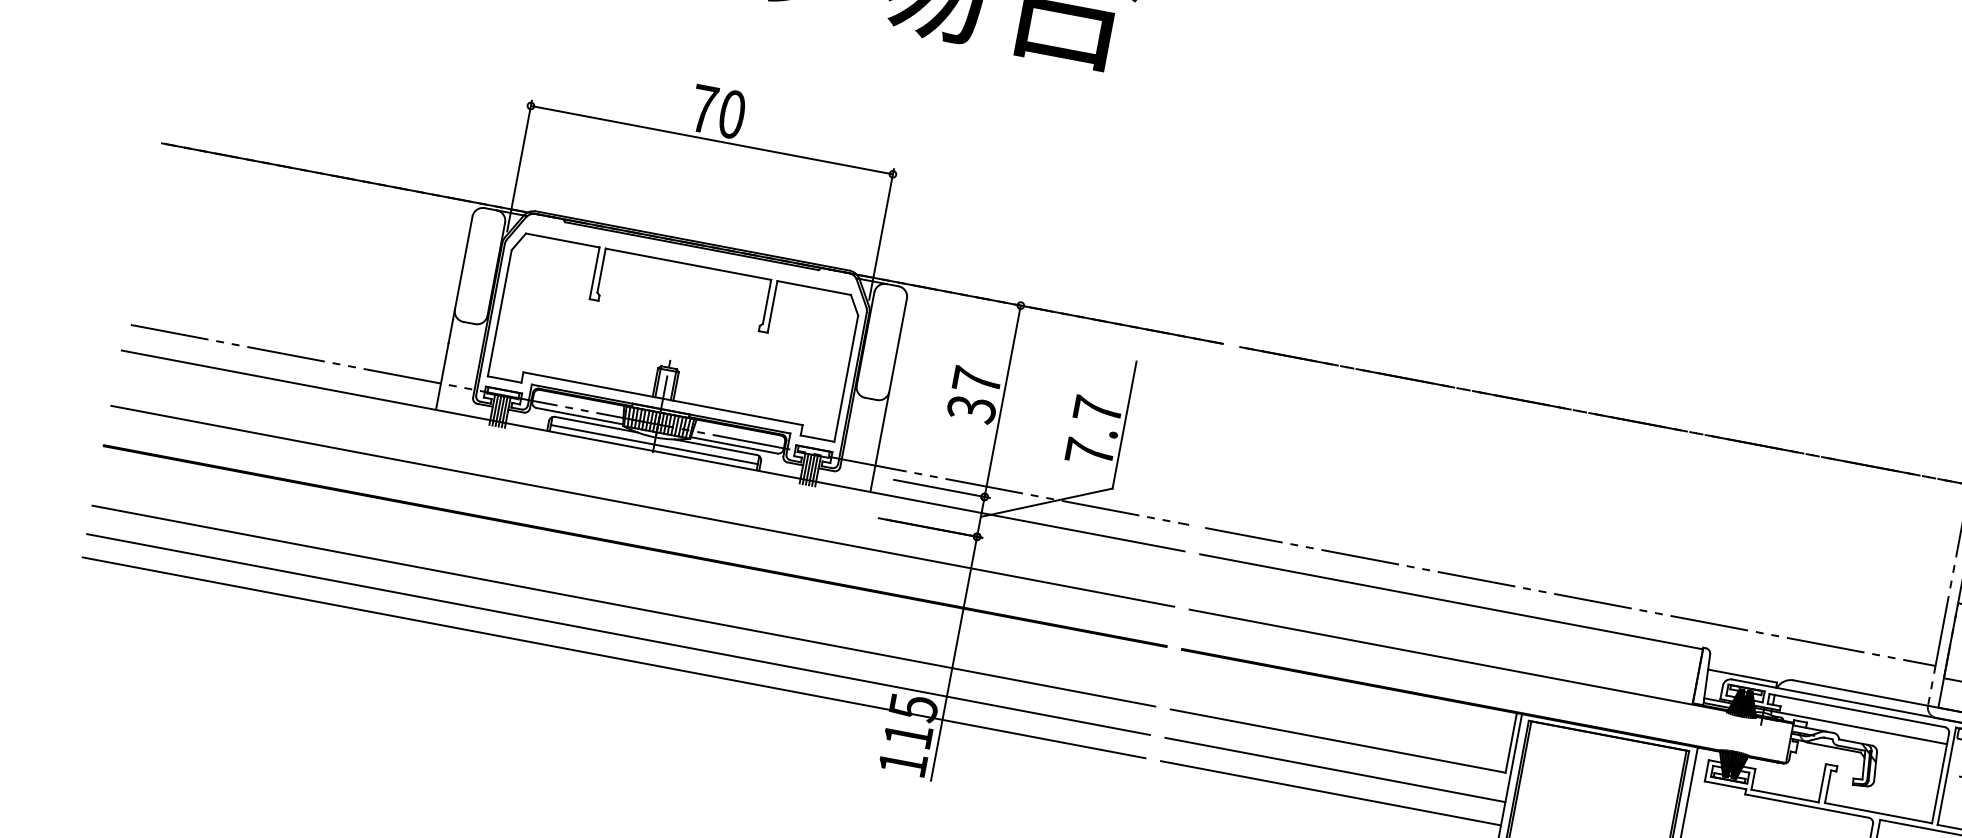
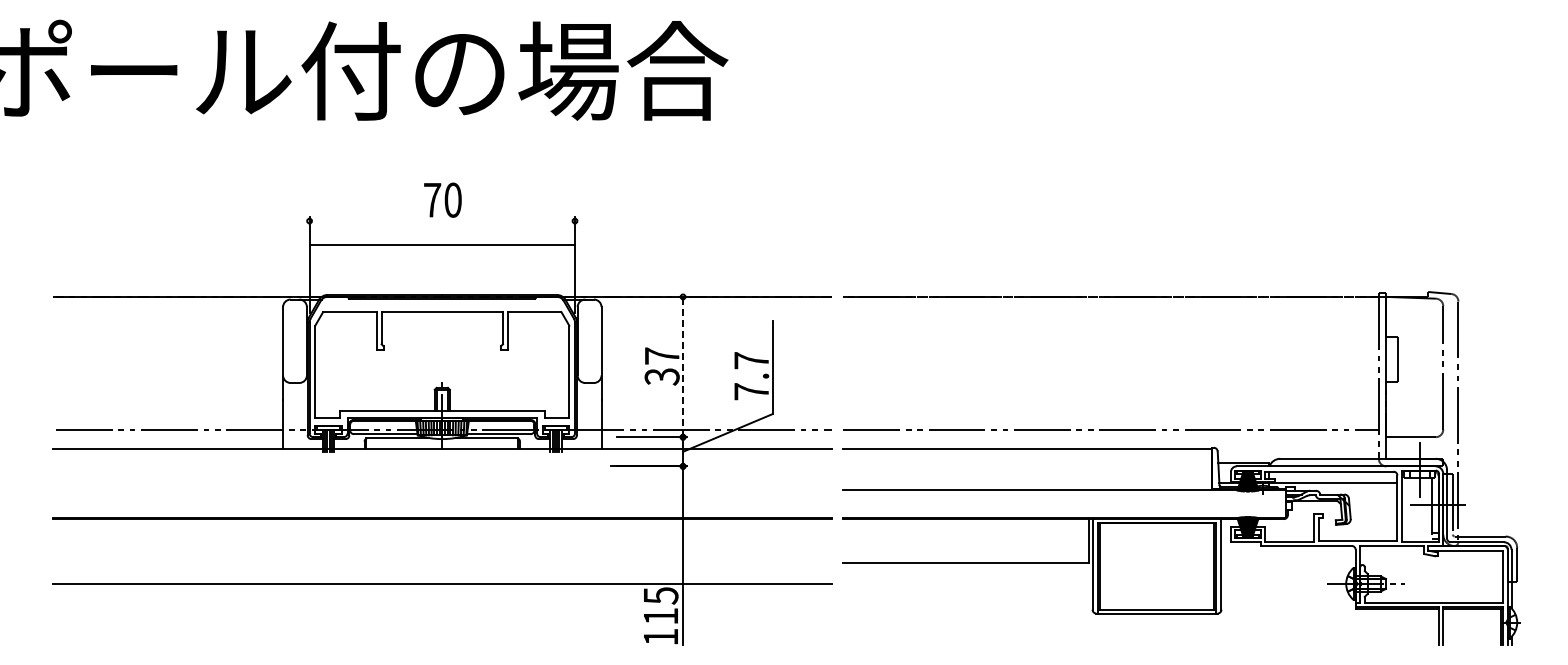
line: (712, 140) -> (442, 245), moved
line: (1003, 400) -> (683, 366), solid -> dashed
line: (654, 444) -> (442, 444), removed
line: (641, 506) -> (441, 489), removed
line: (622, 605) -> (441, 562), removed
line: (613, 657) -> (441, 600), removed
line: (1334, 769) -> (967, 583), removed
line: (1330, 793) -> (967, 600), removed

